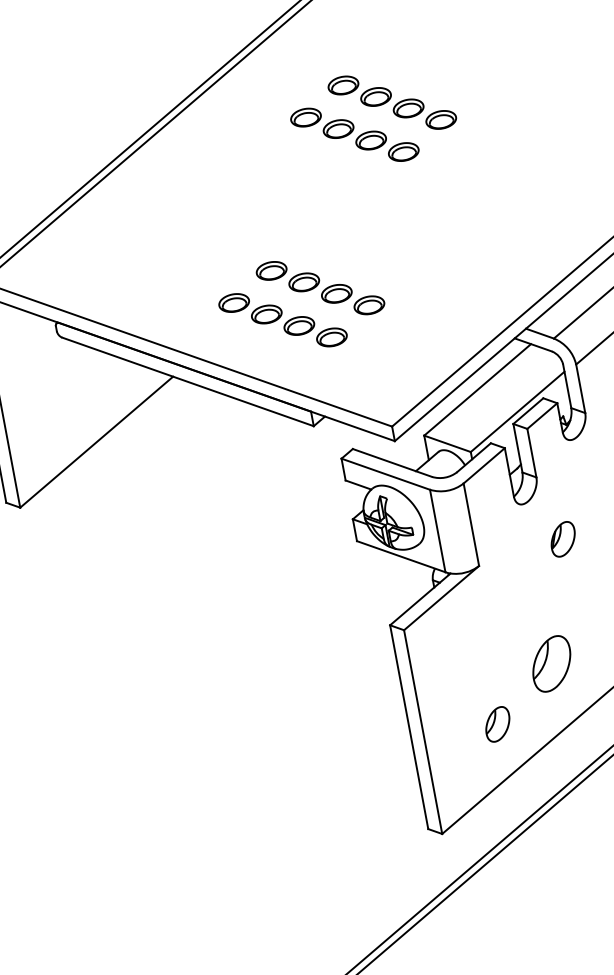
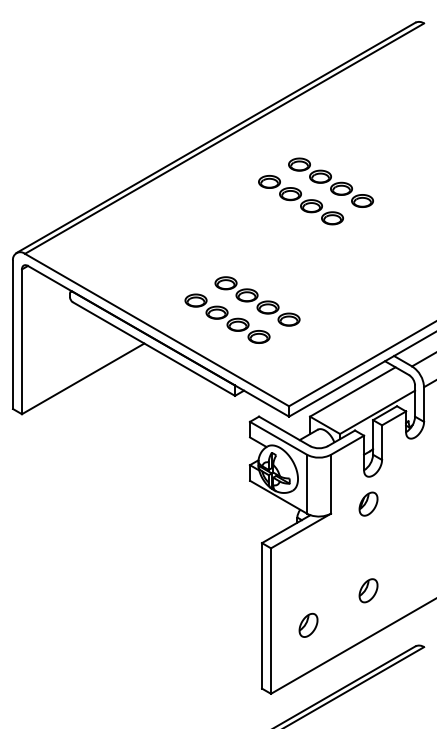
part: (562, 538) -> (368, 503), moved
part: (551, 663) -> (368, 590), size x0.62
part: (497, 723) -> (308, 624), moved

